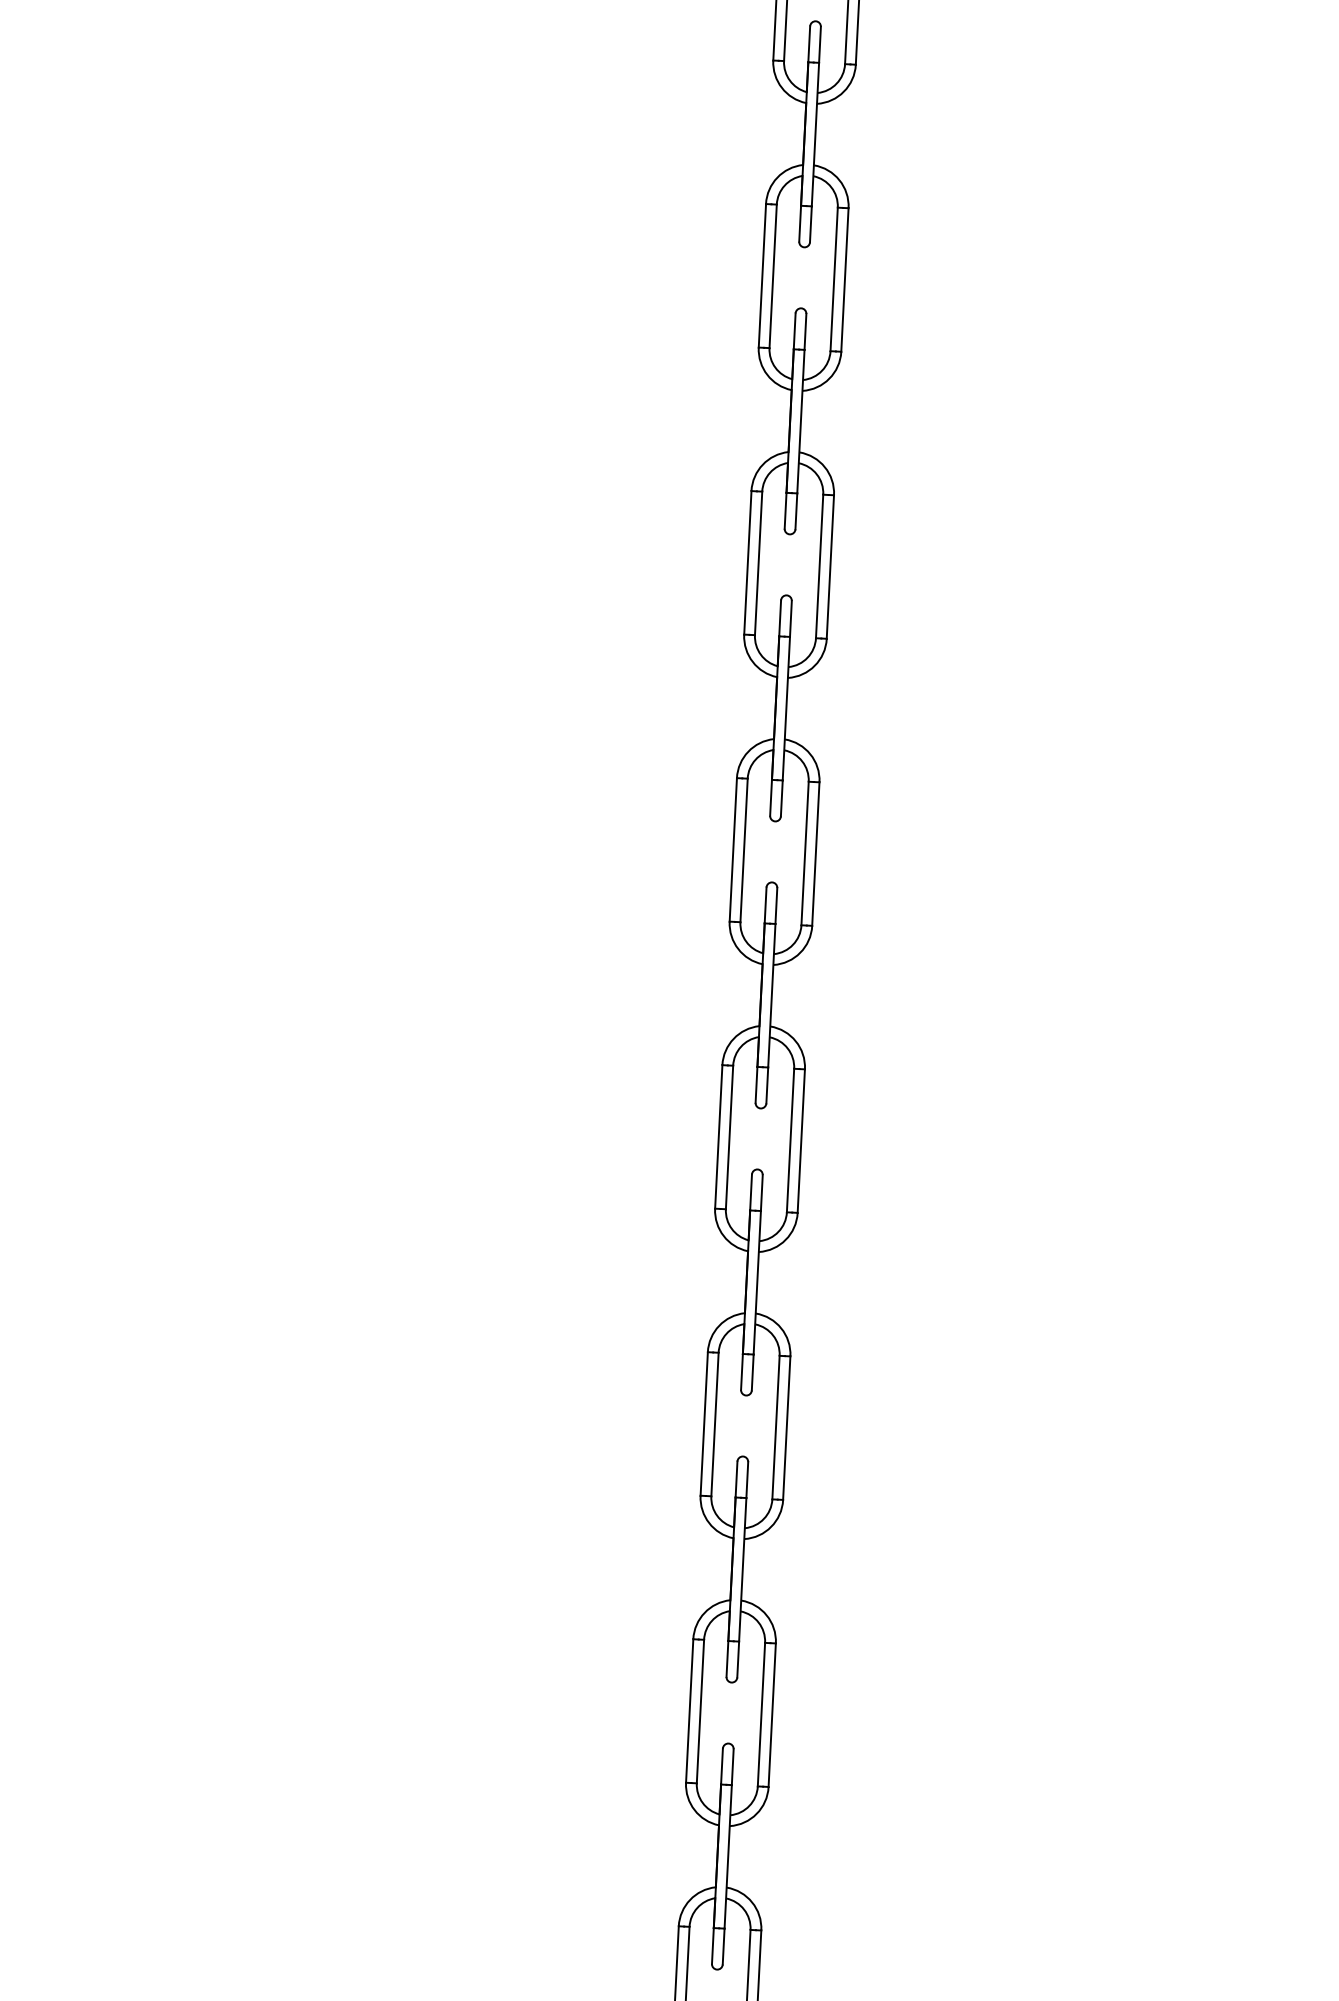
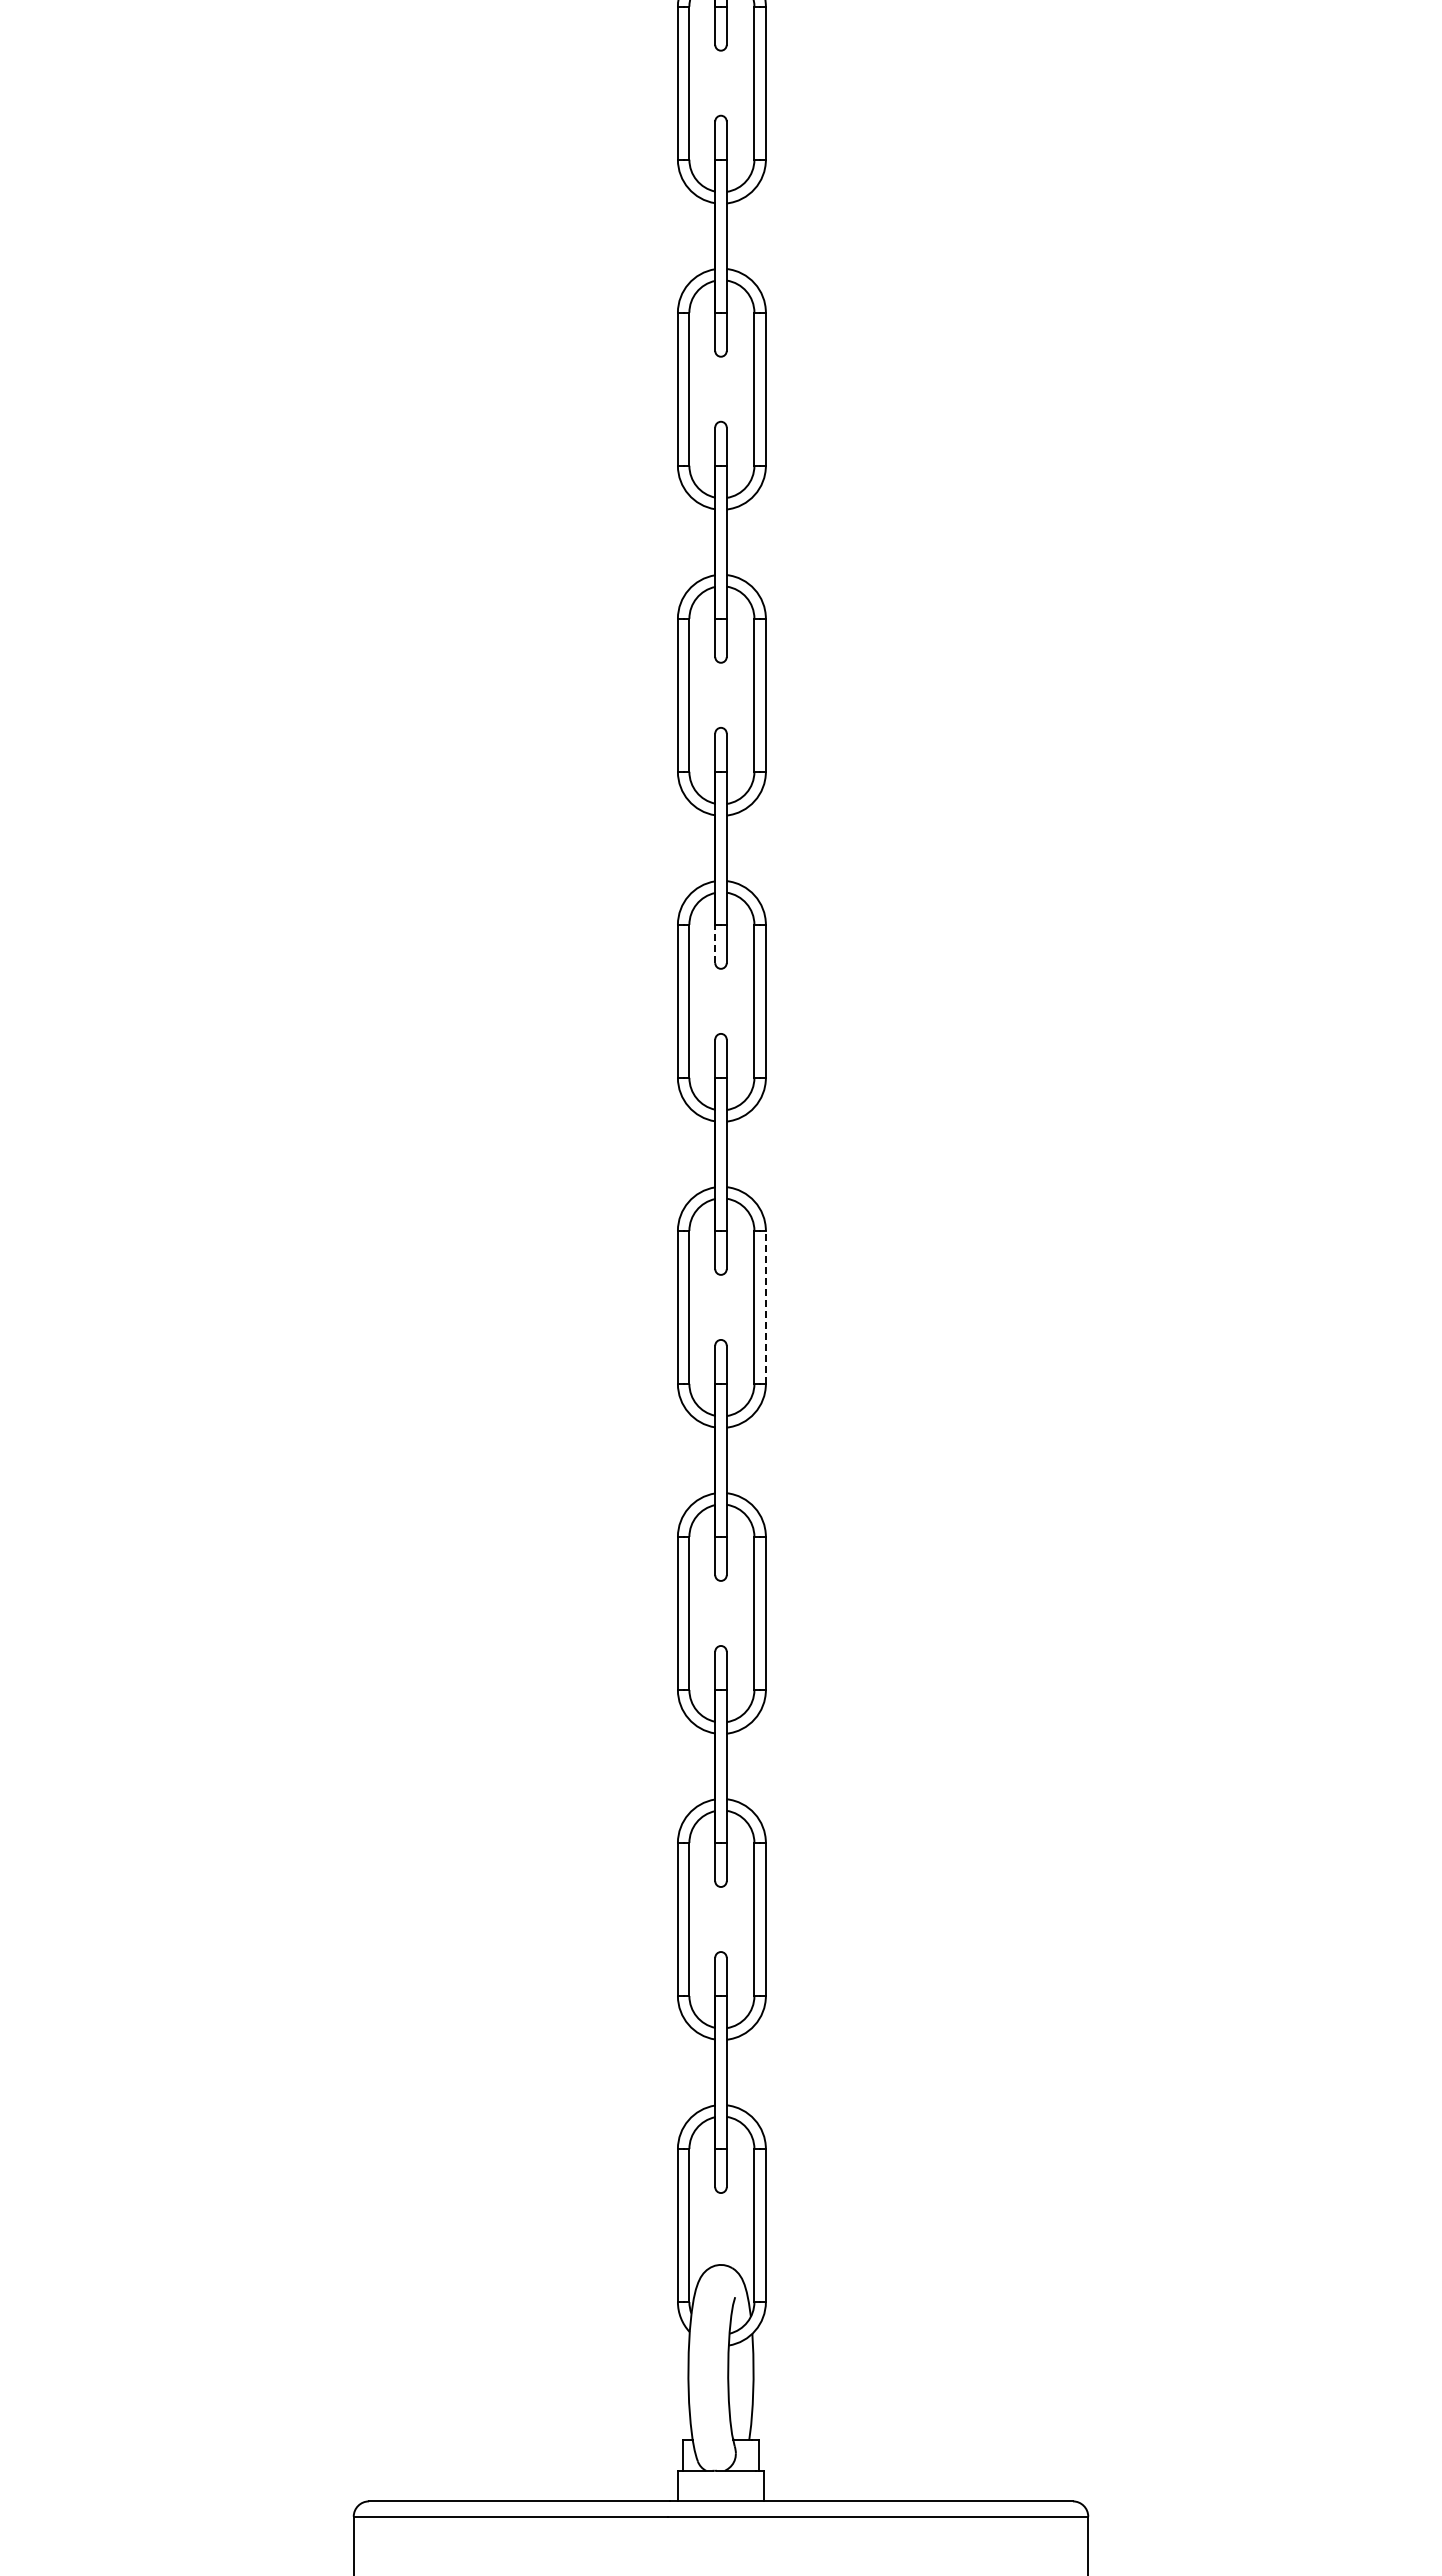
line: (771, 797) -> (715, 943), solid -> dashed
line: (800, 1141) -> (765, 1307), solid -> dashed

